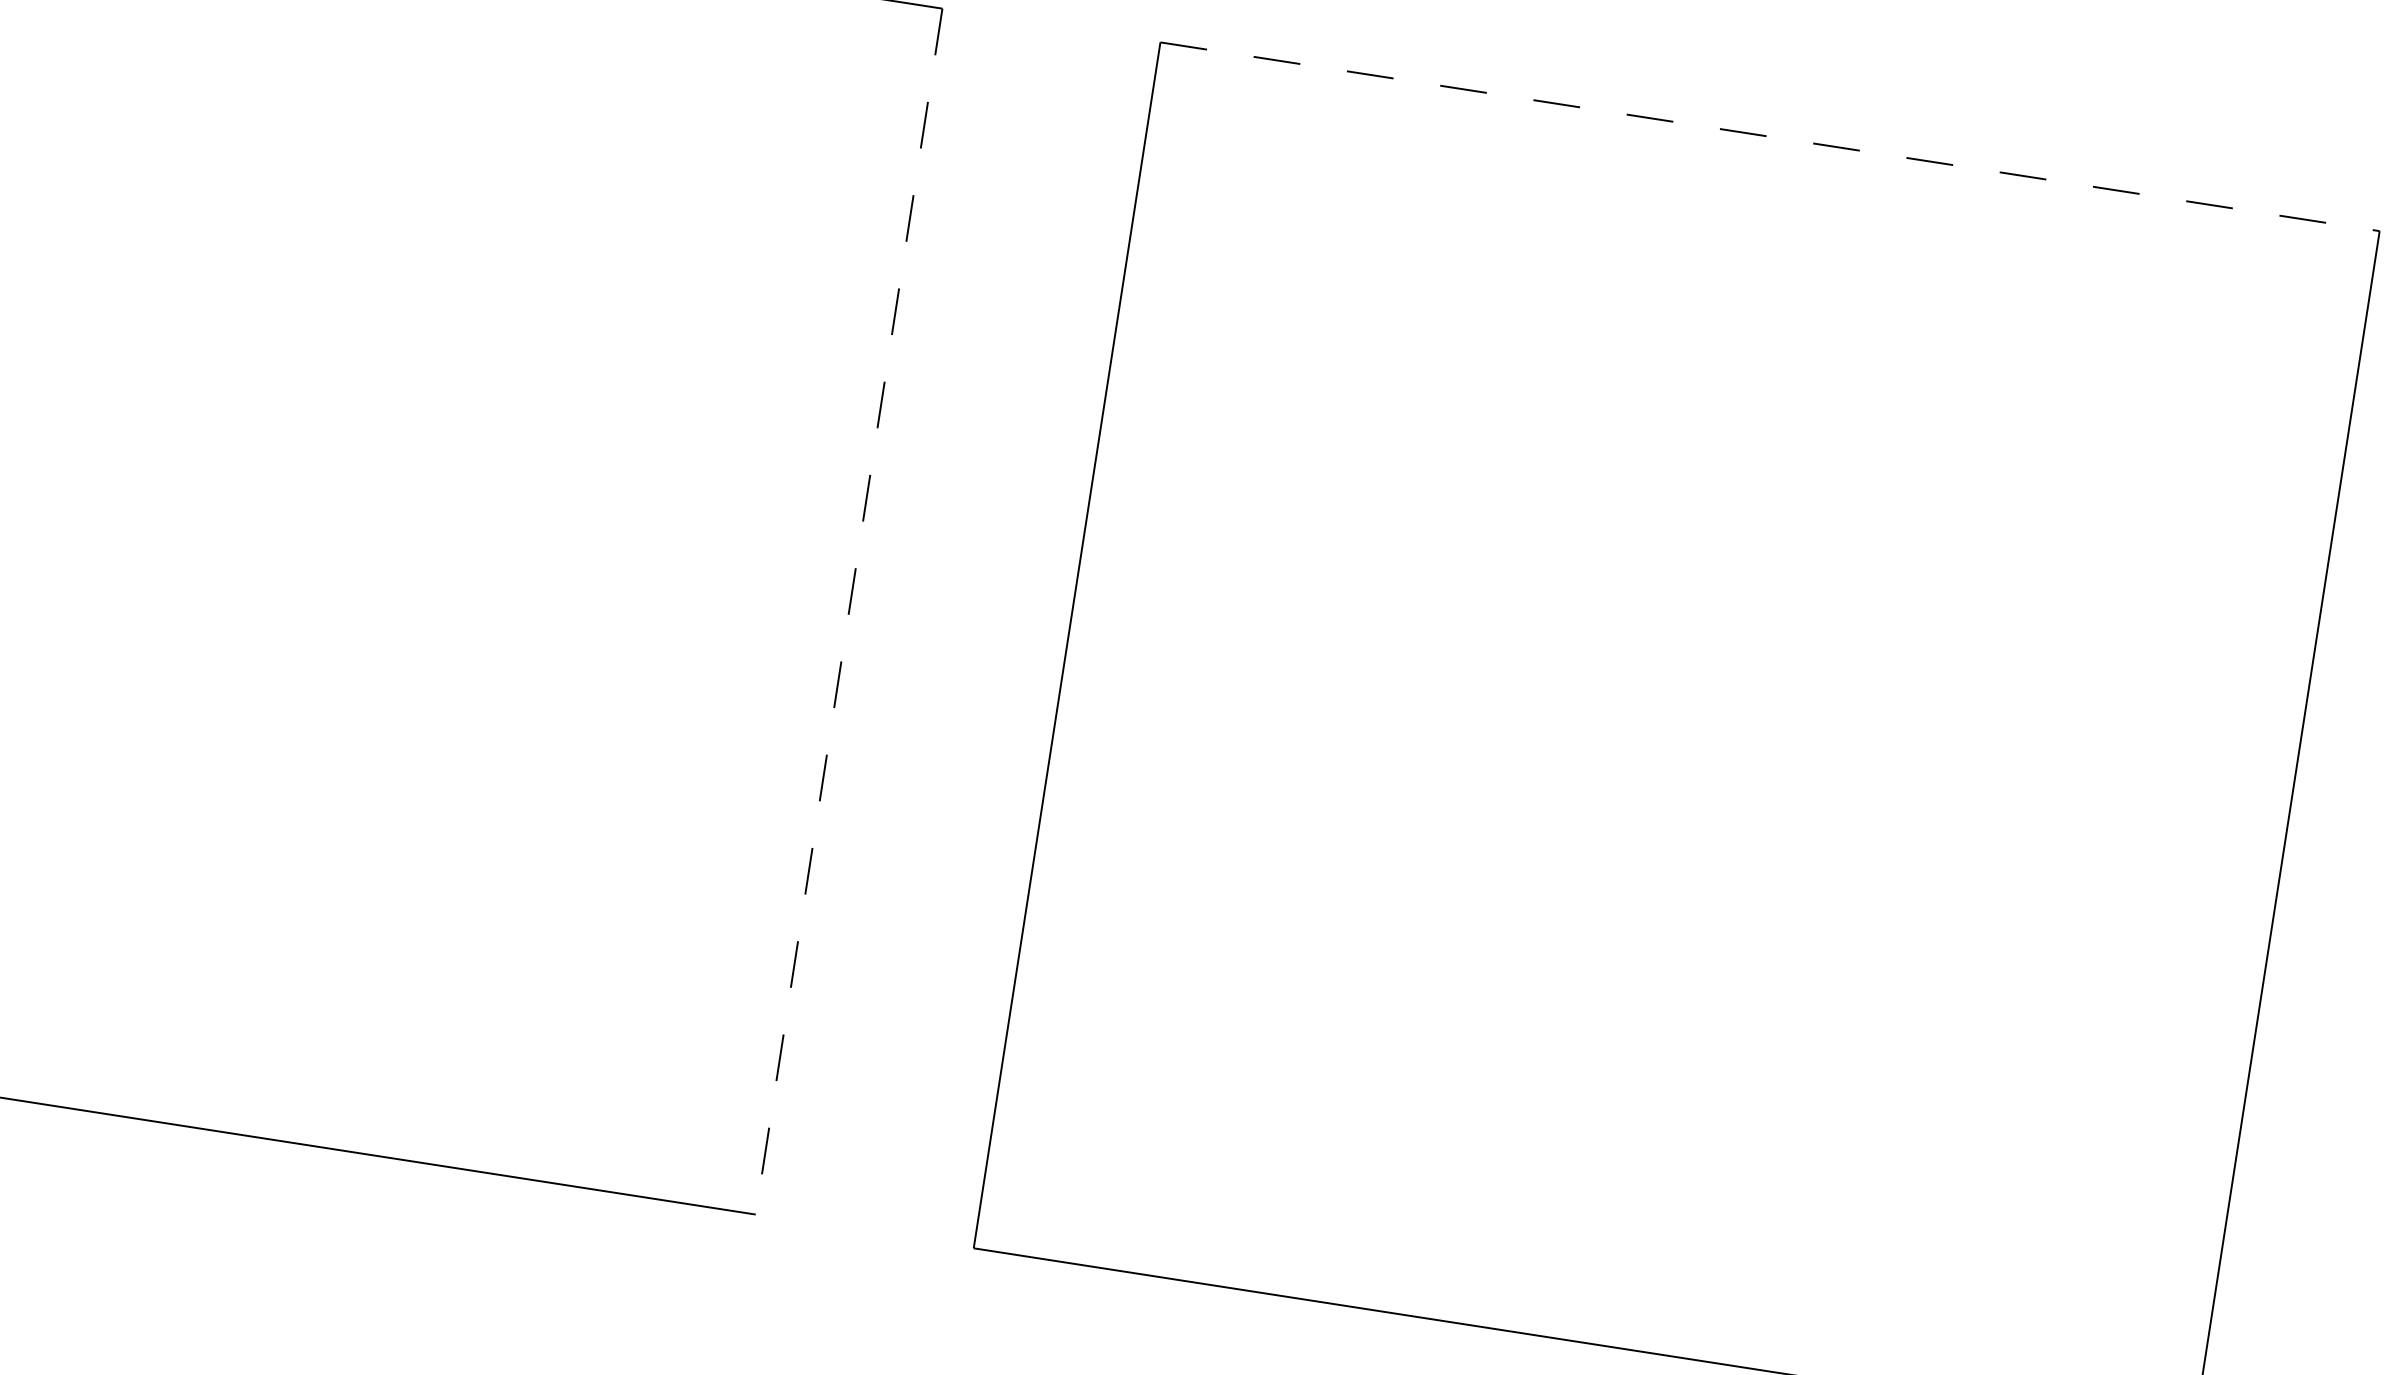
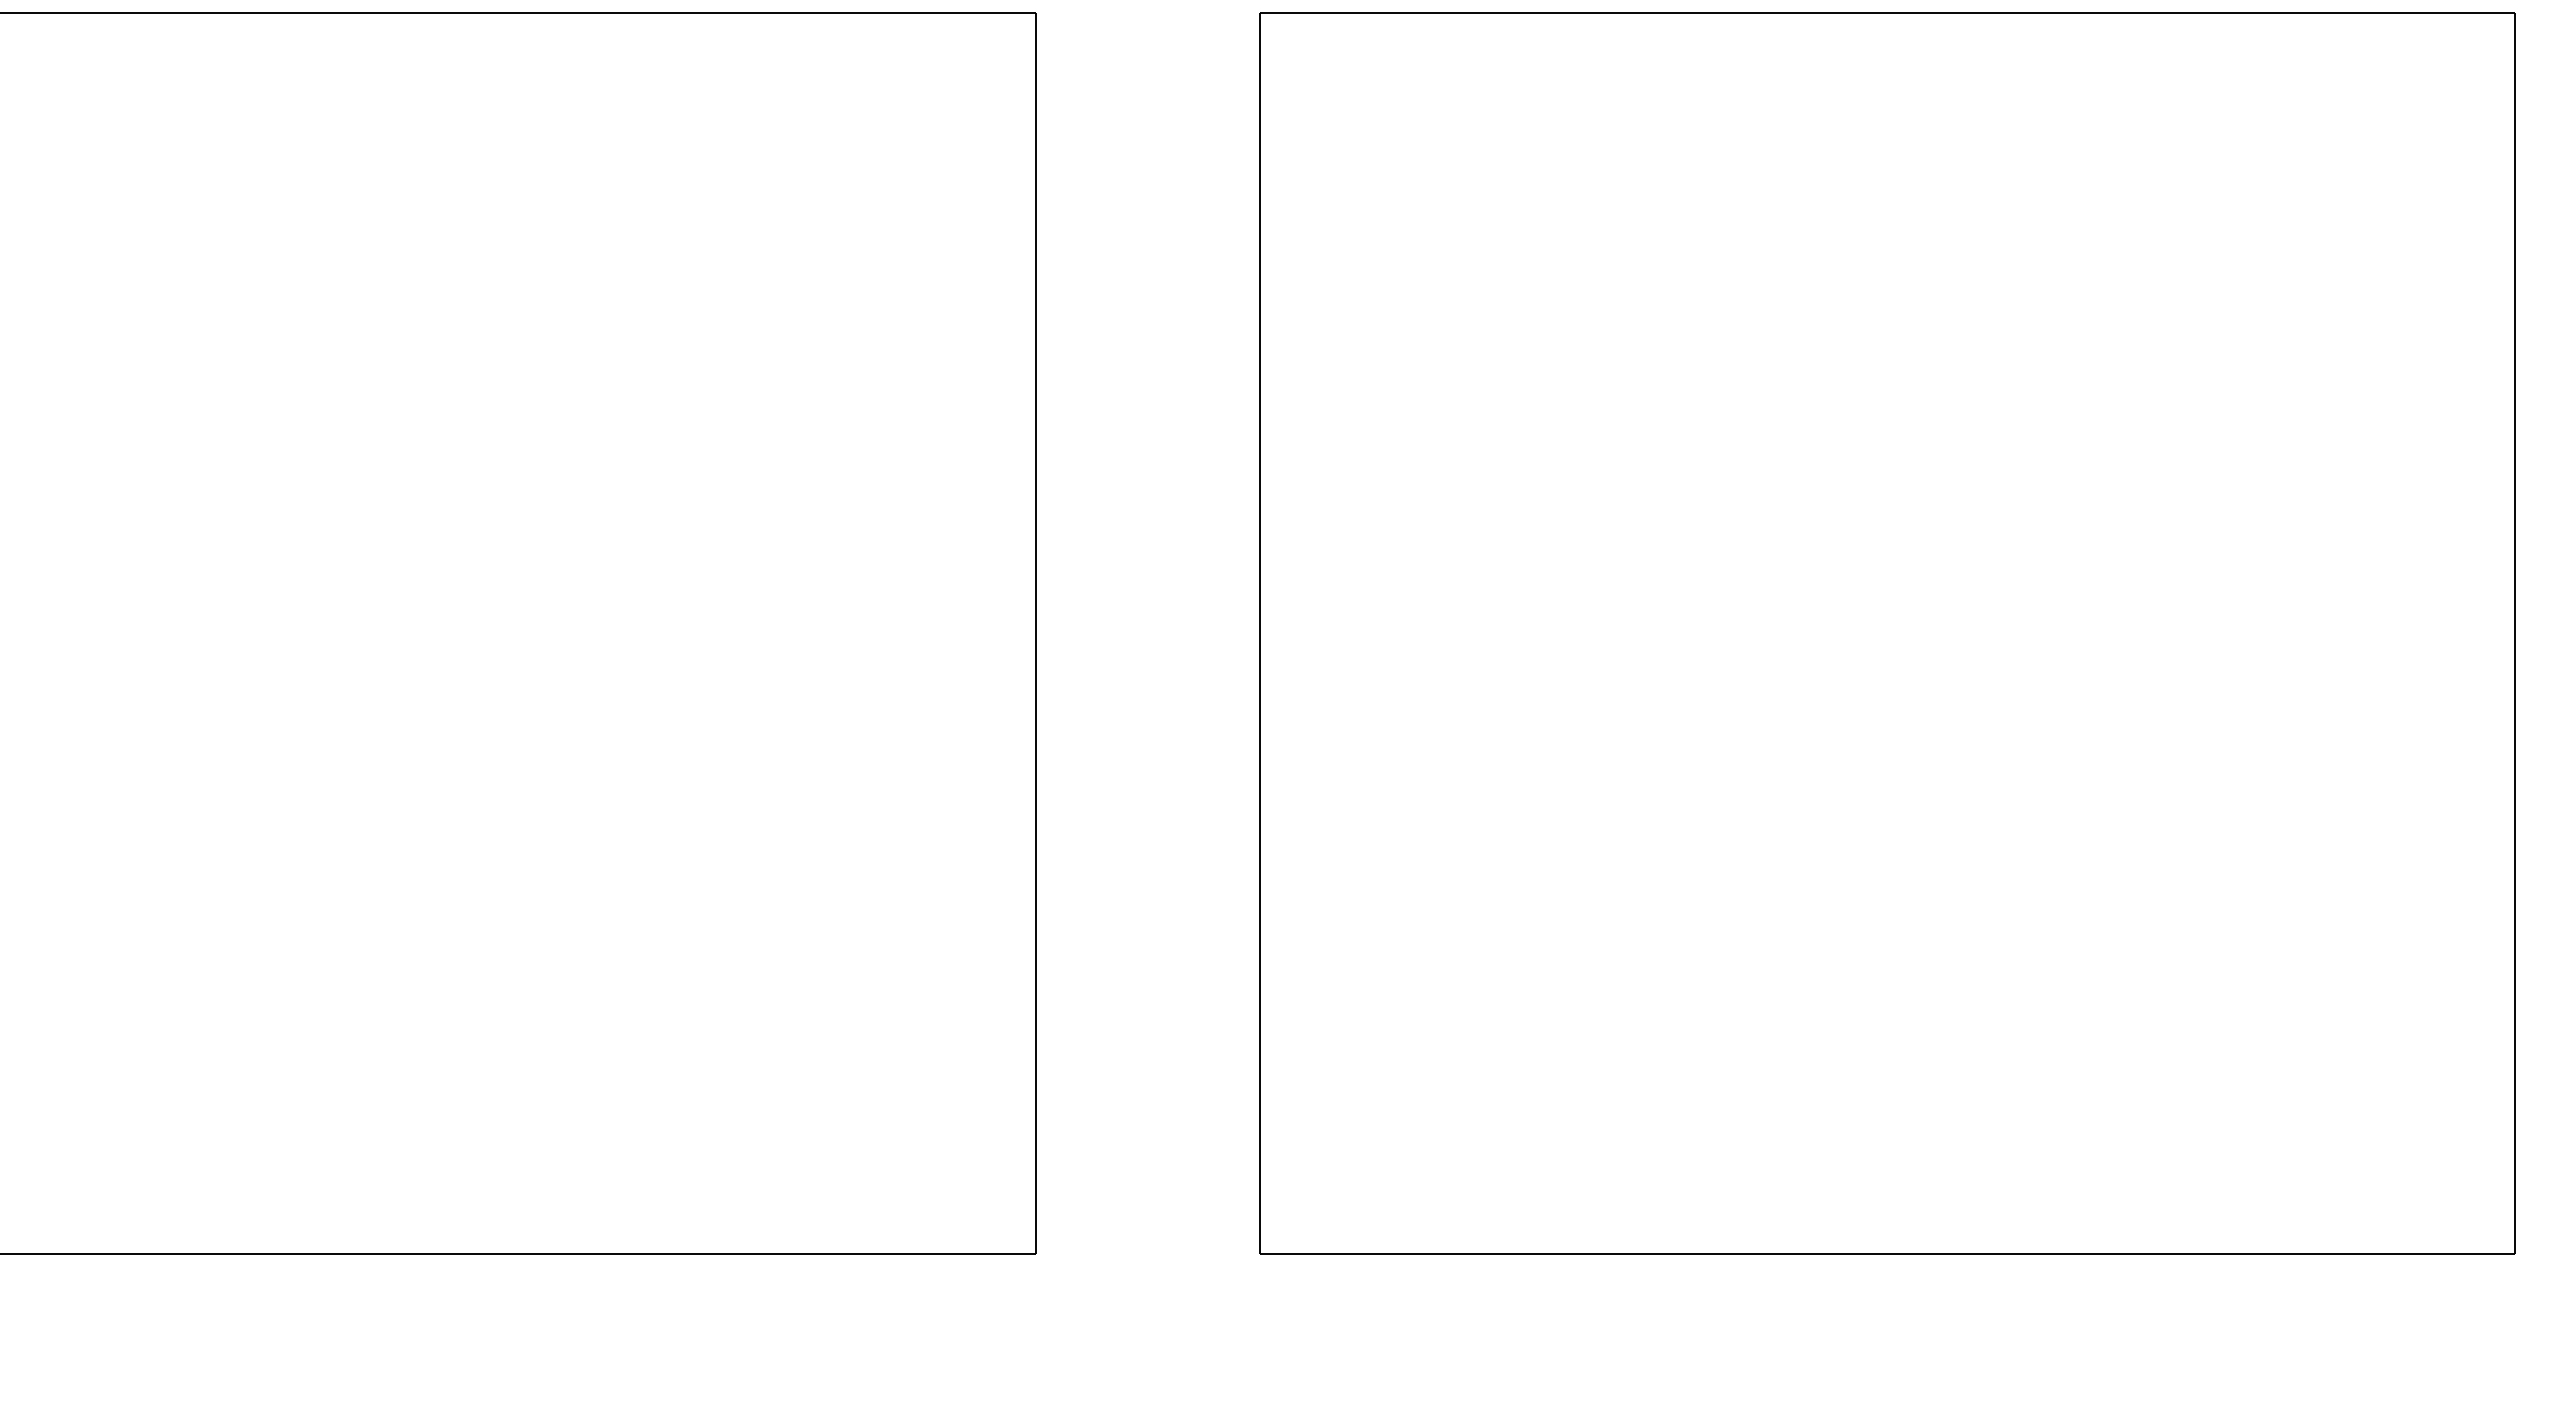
line: (1769, 137) -> (1887, 13), dashed -> solid
line: (848, 611) -> (1035, 633), dashed -> solid

